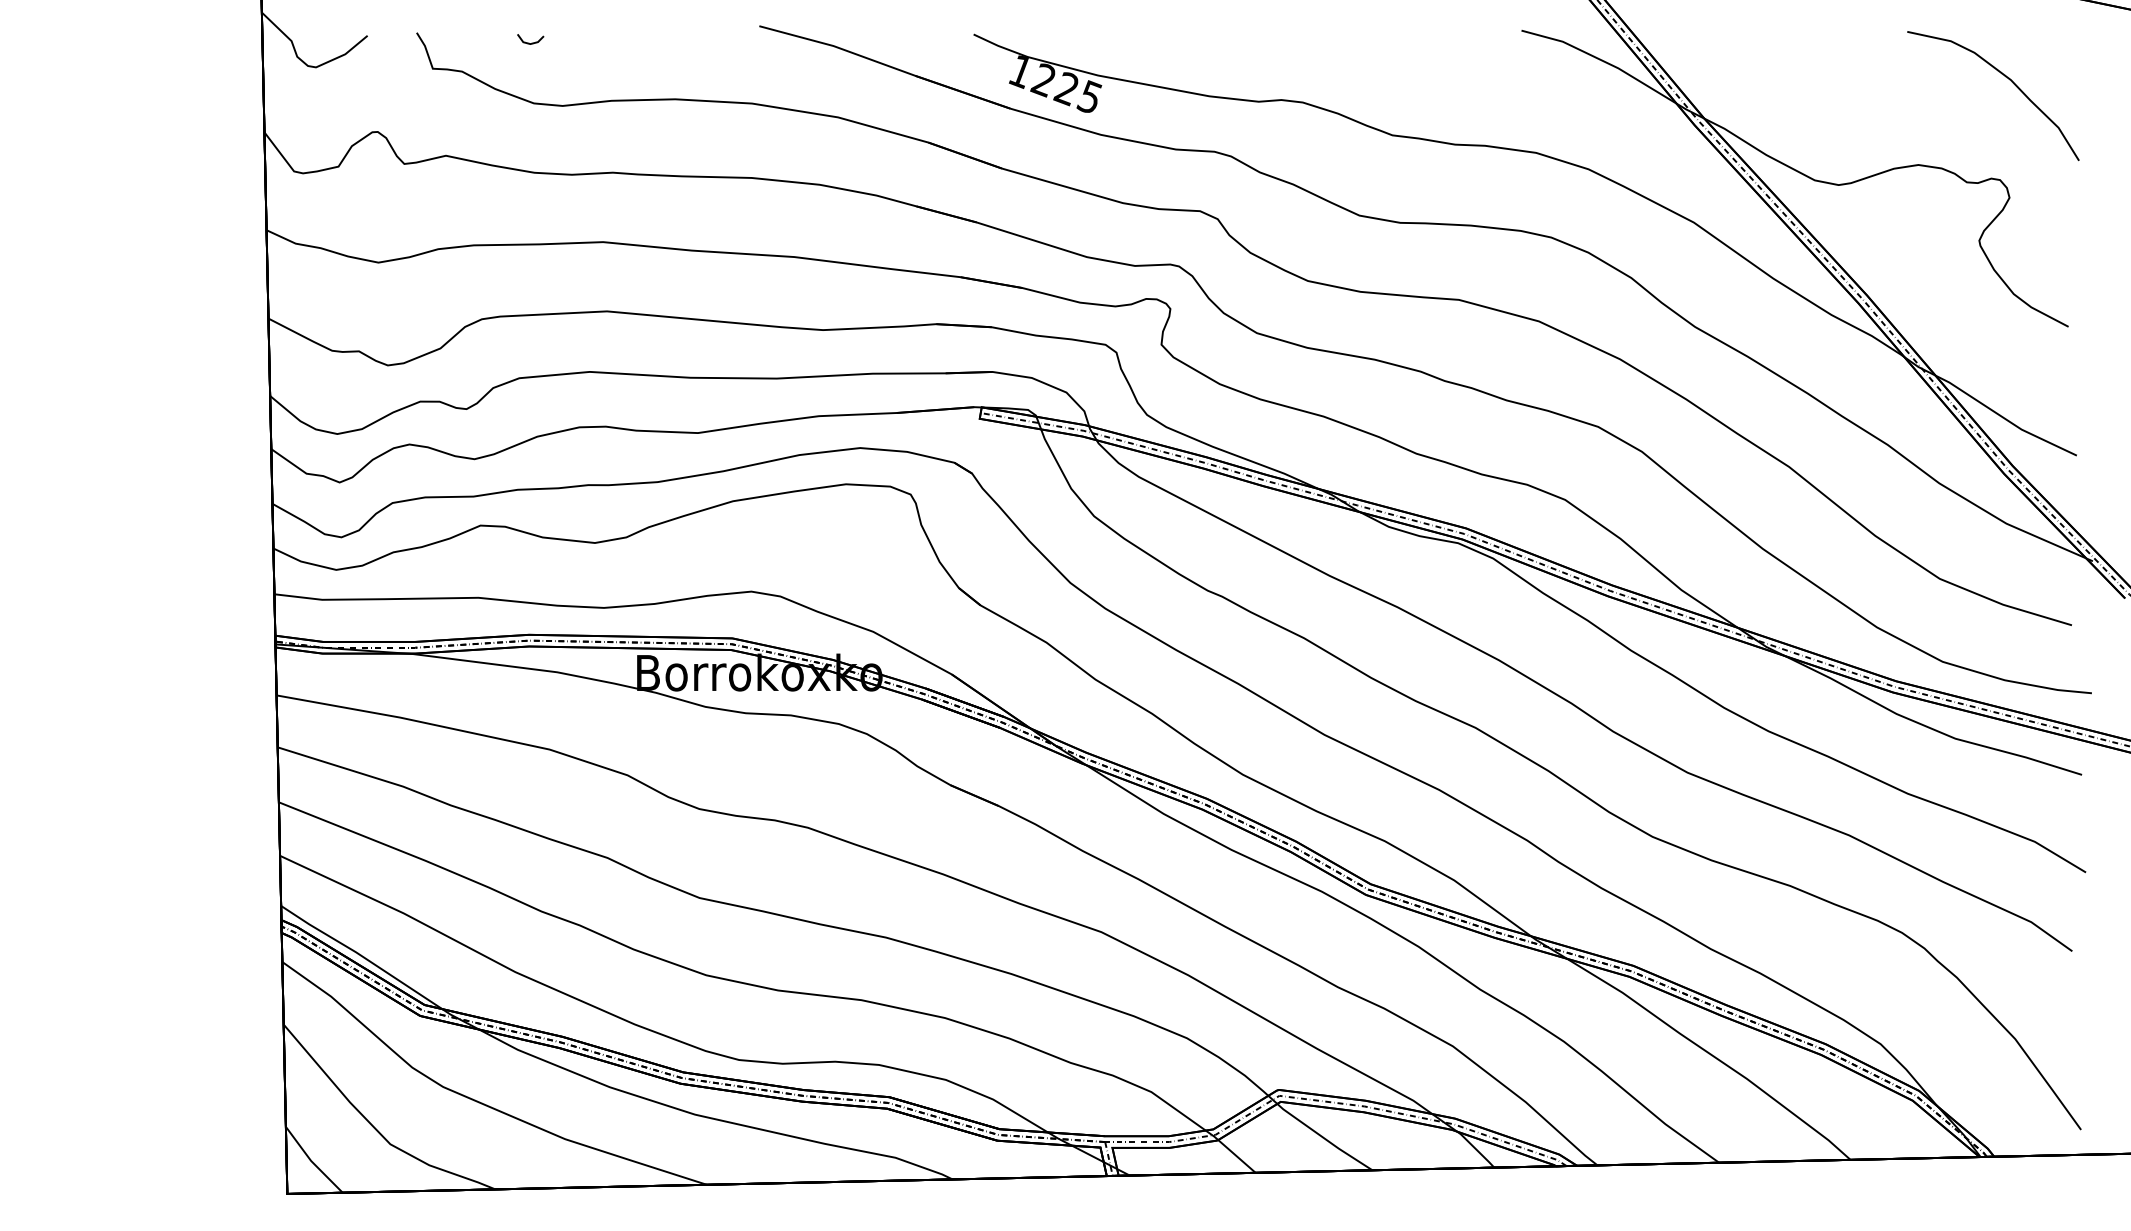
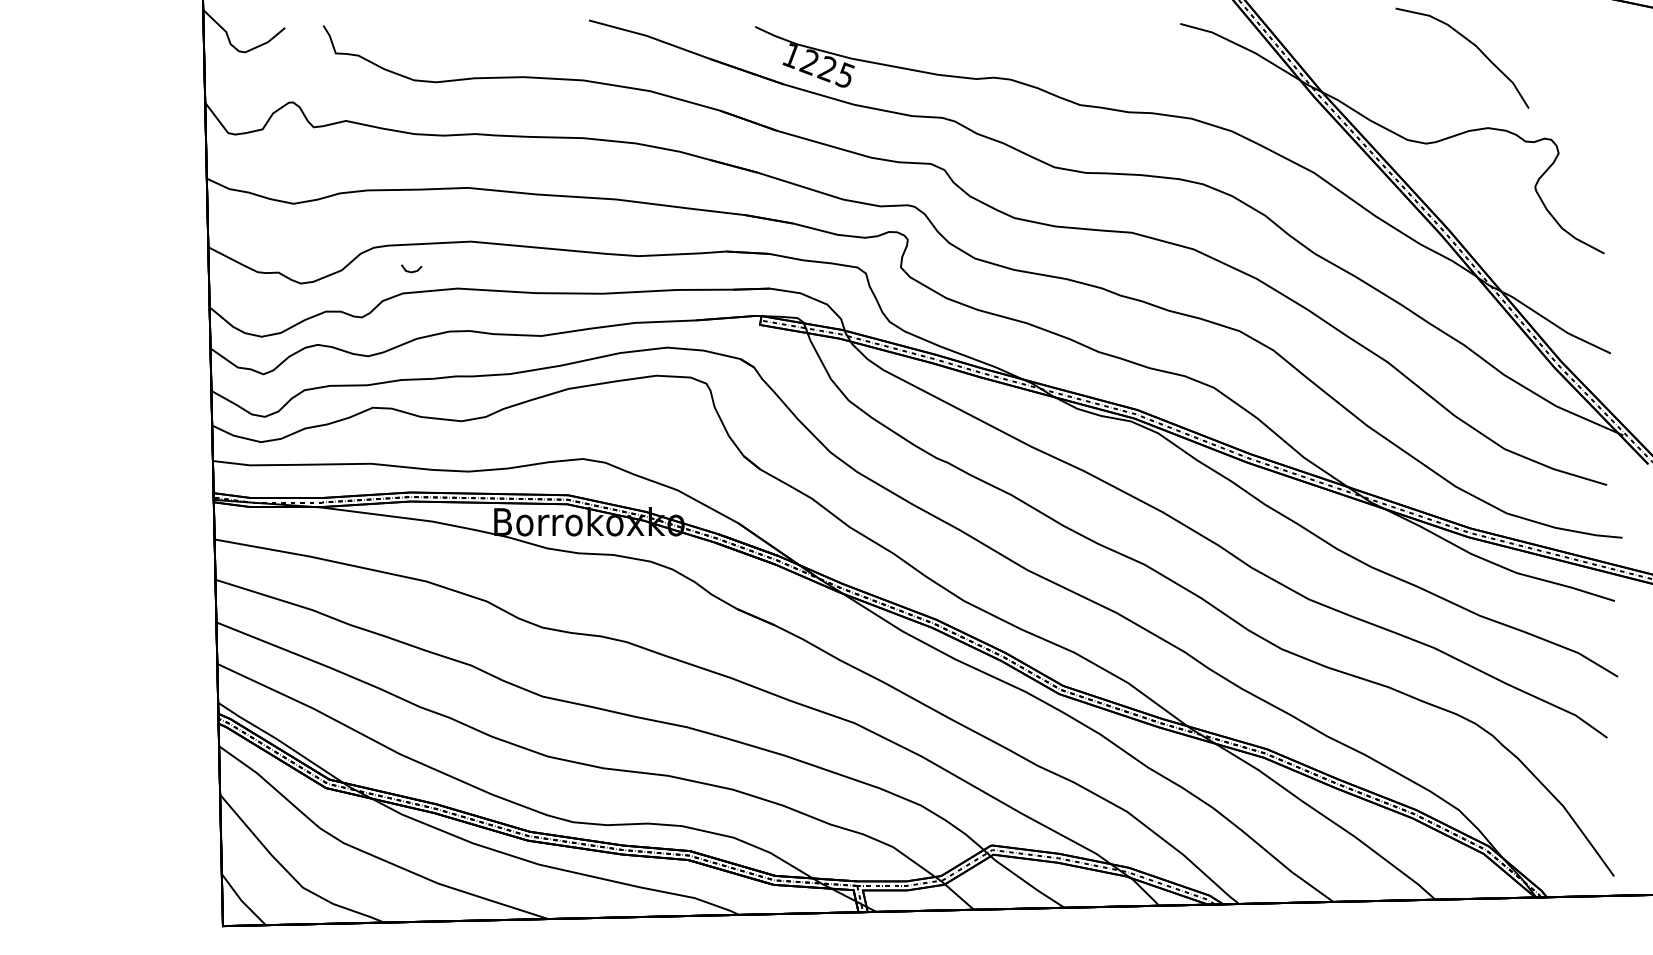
line: (529, 42) -> (410, 271), moved
curve: (2005, 77) -> (1471, 43), moved

